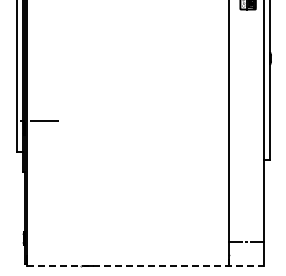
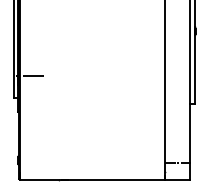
line: (145, 266) -> (105, 180), dashed -> solid

